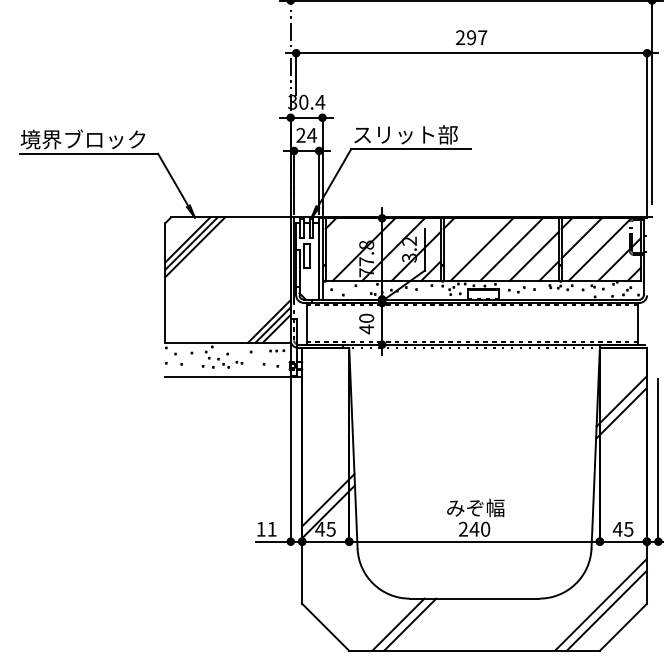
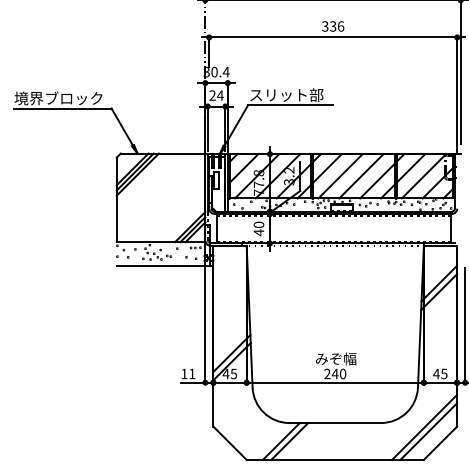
text: (471, 37) -> (333, 26), 297 -> 336
line: (345, 238) -> (244, 168), added
line: (463, 238) -> (327, 168), added

